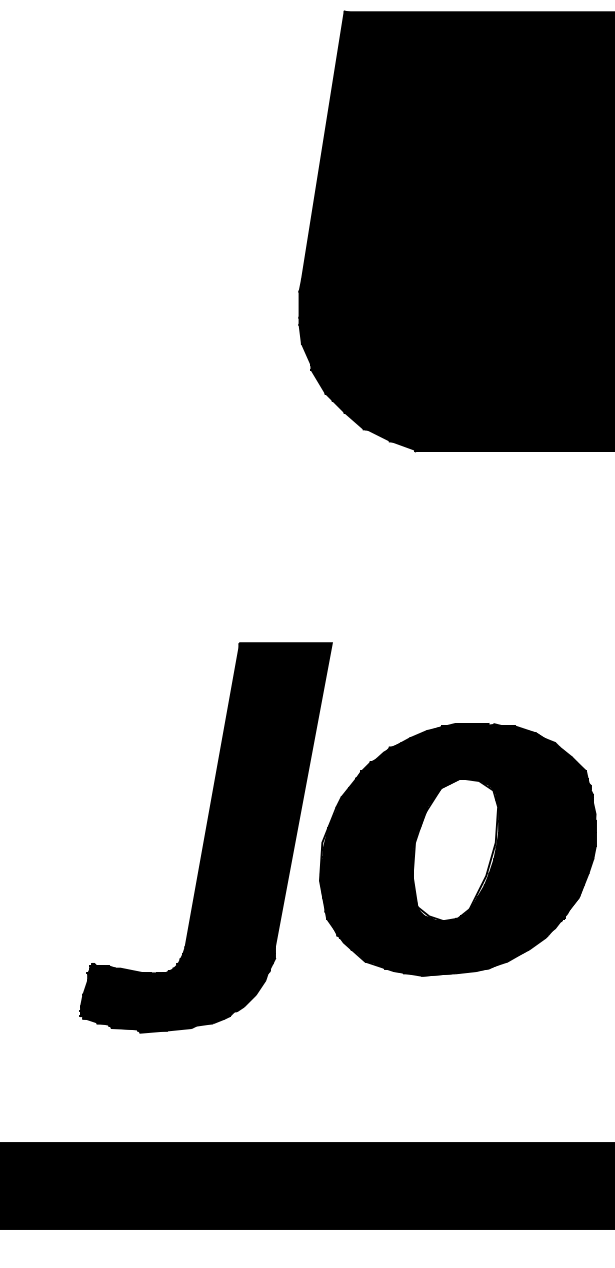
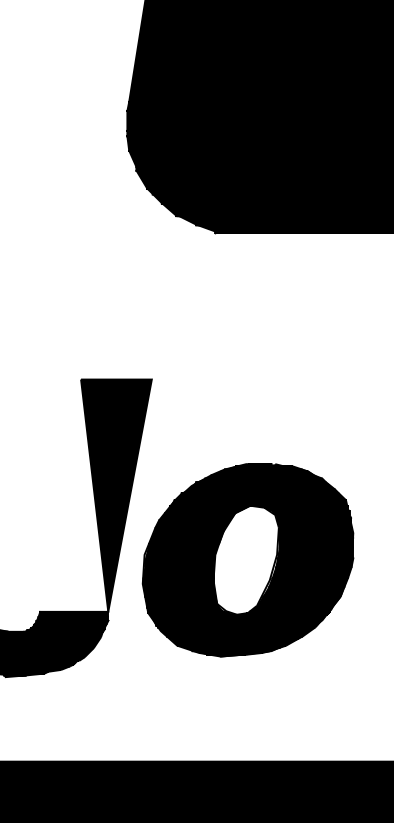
fill: (229, 795) -> (73, 495), removed
part: (457, 849) -> (247, 560), moved

